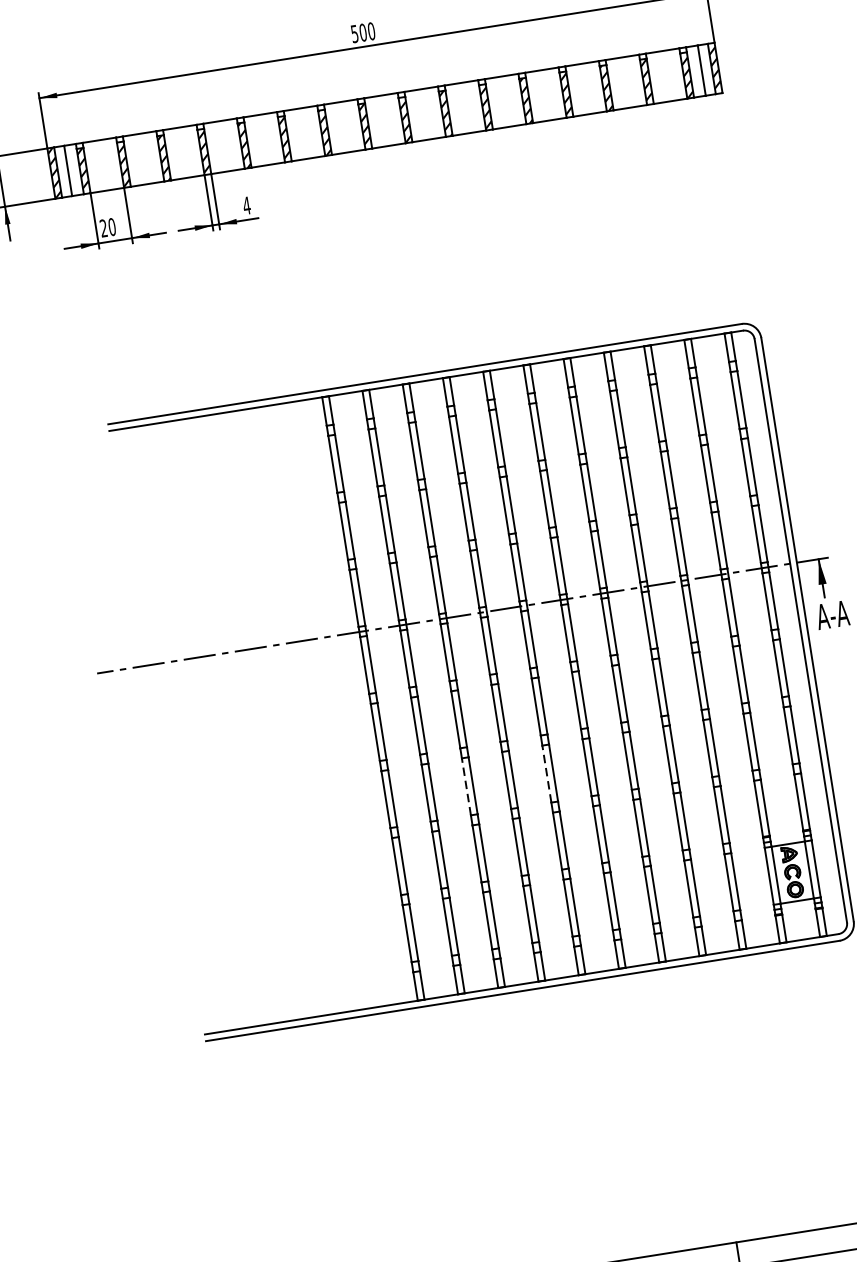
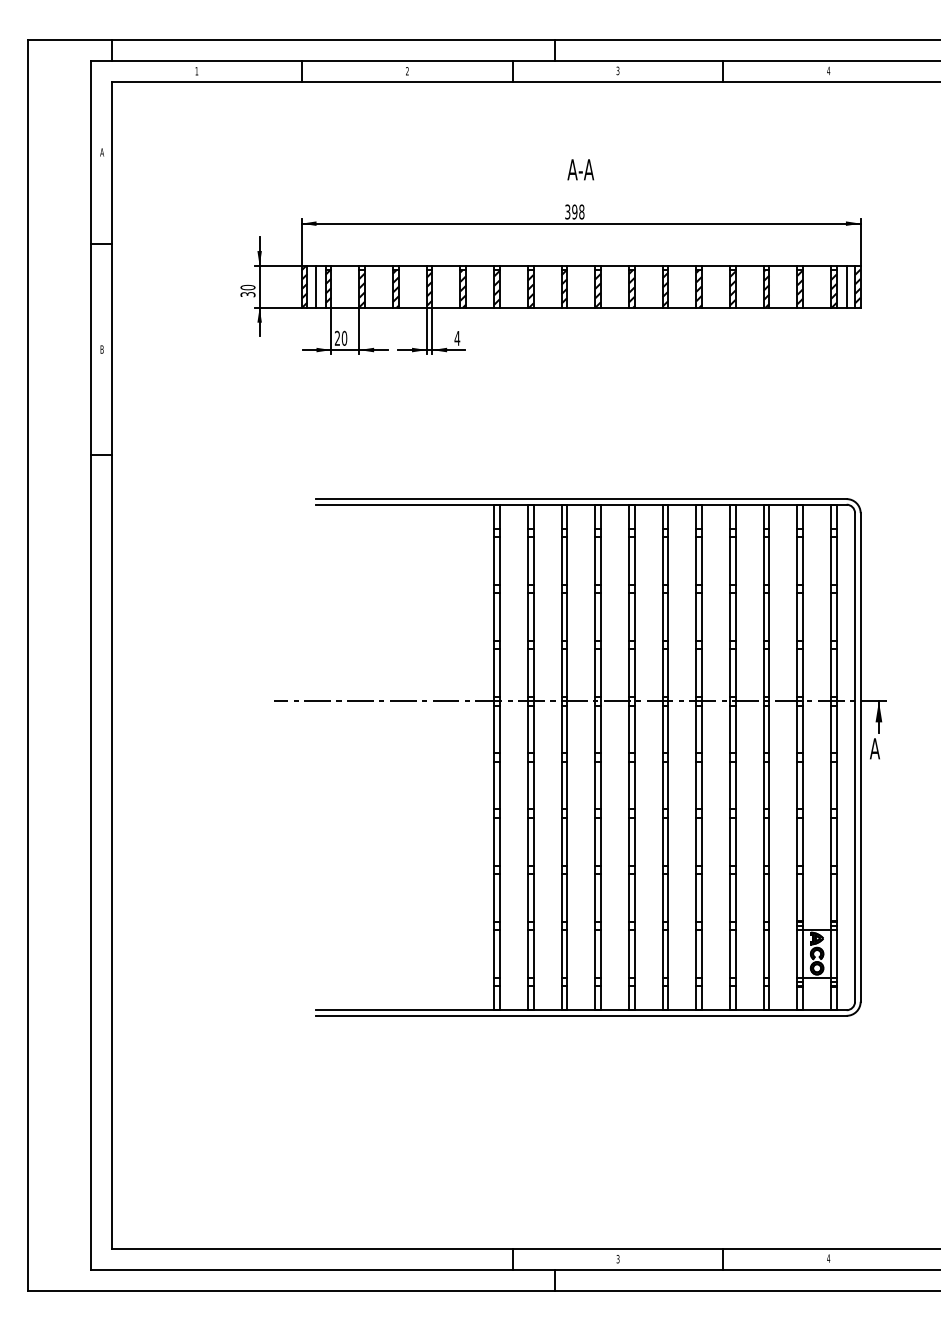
text: (362, 32) -> (574, 211), 500 -> 398
text: (839, 613) -> (888, 748), A-A -> A
line: (546, 773) -> (628, 841), dashed -> solid
line: (466, 786) -> (561, 841), dashed -> solid

